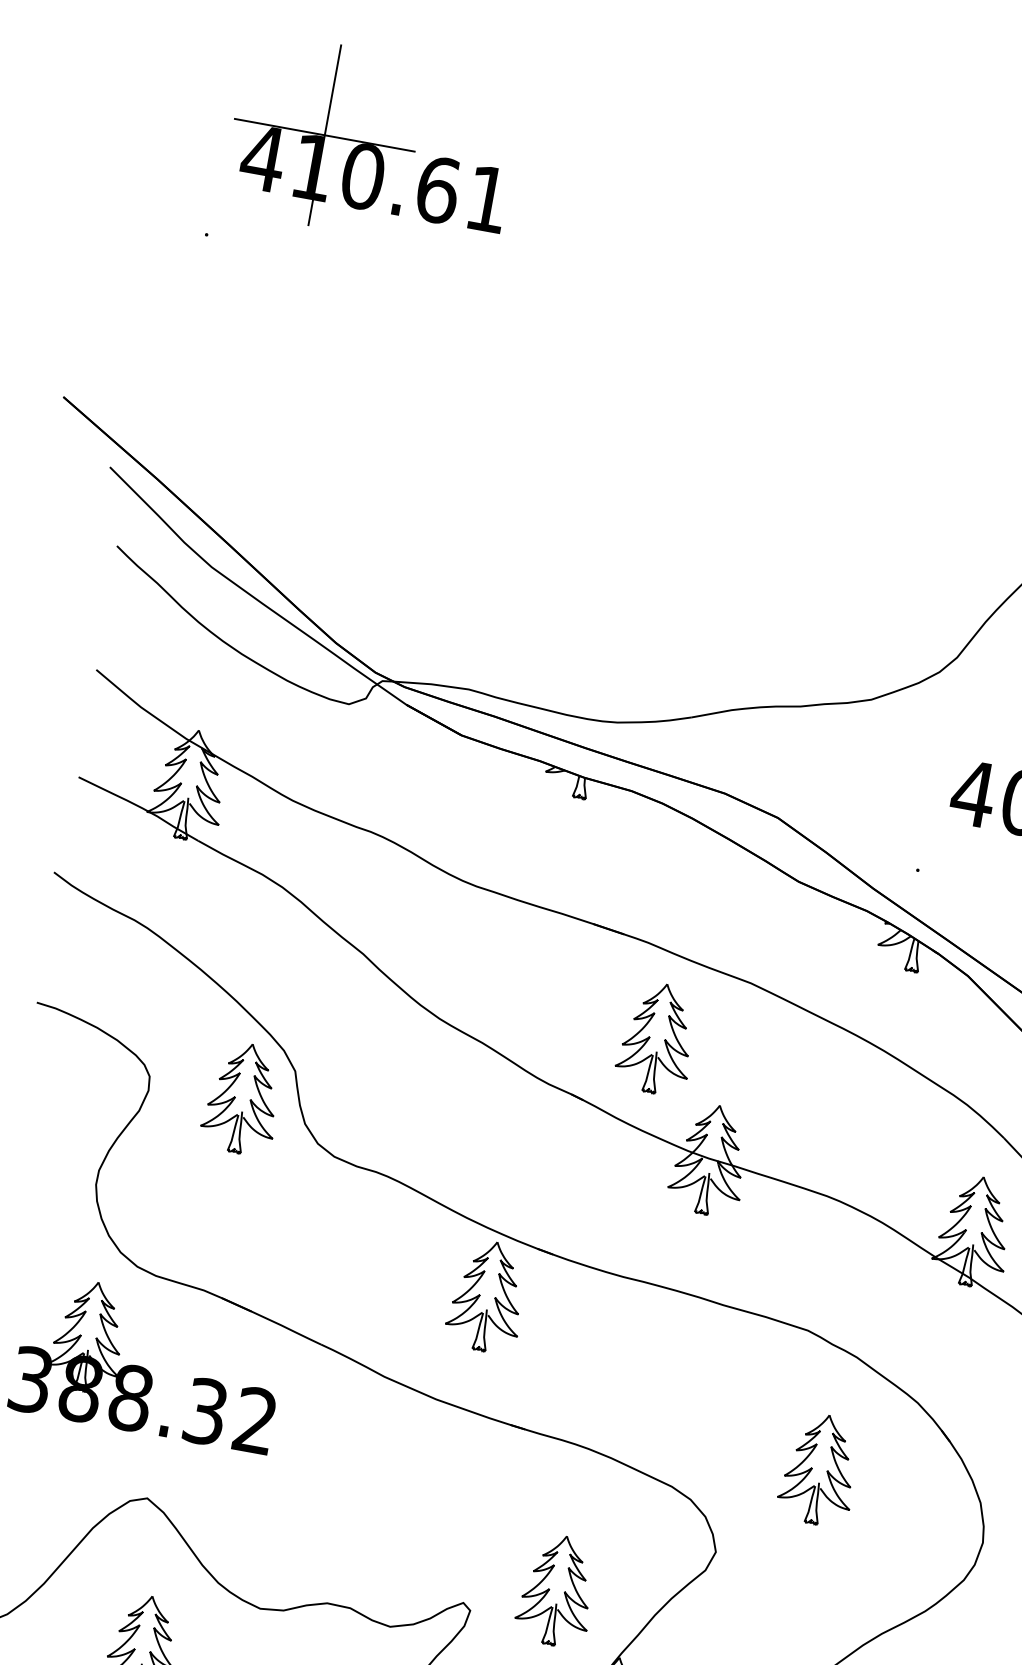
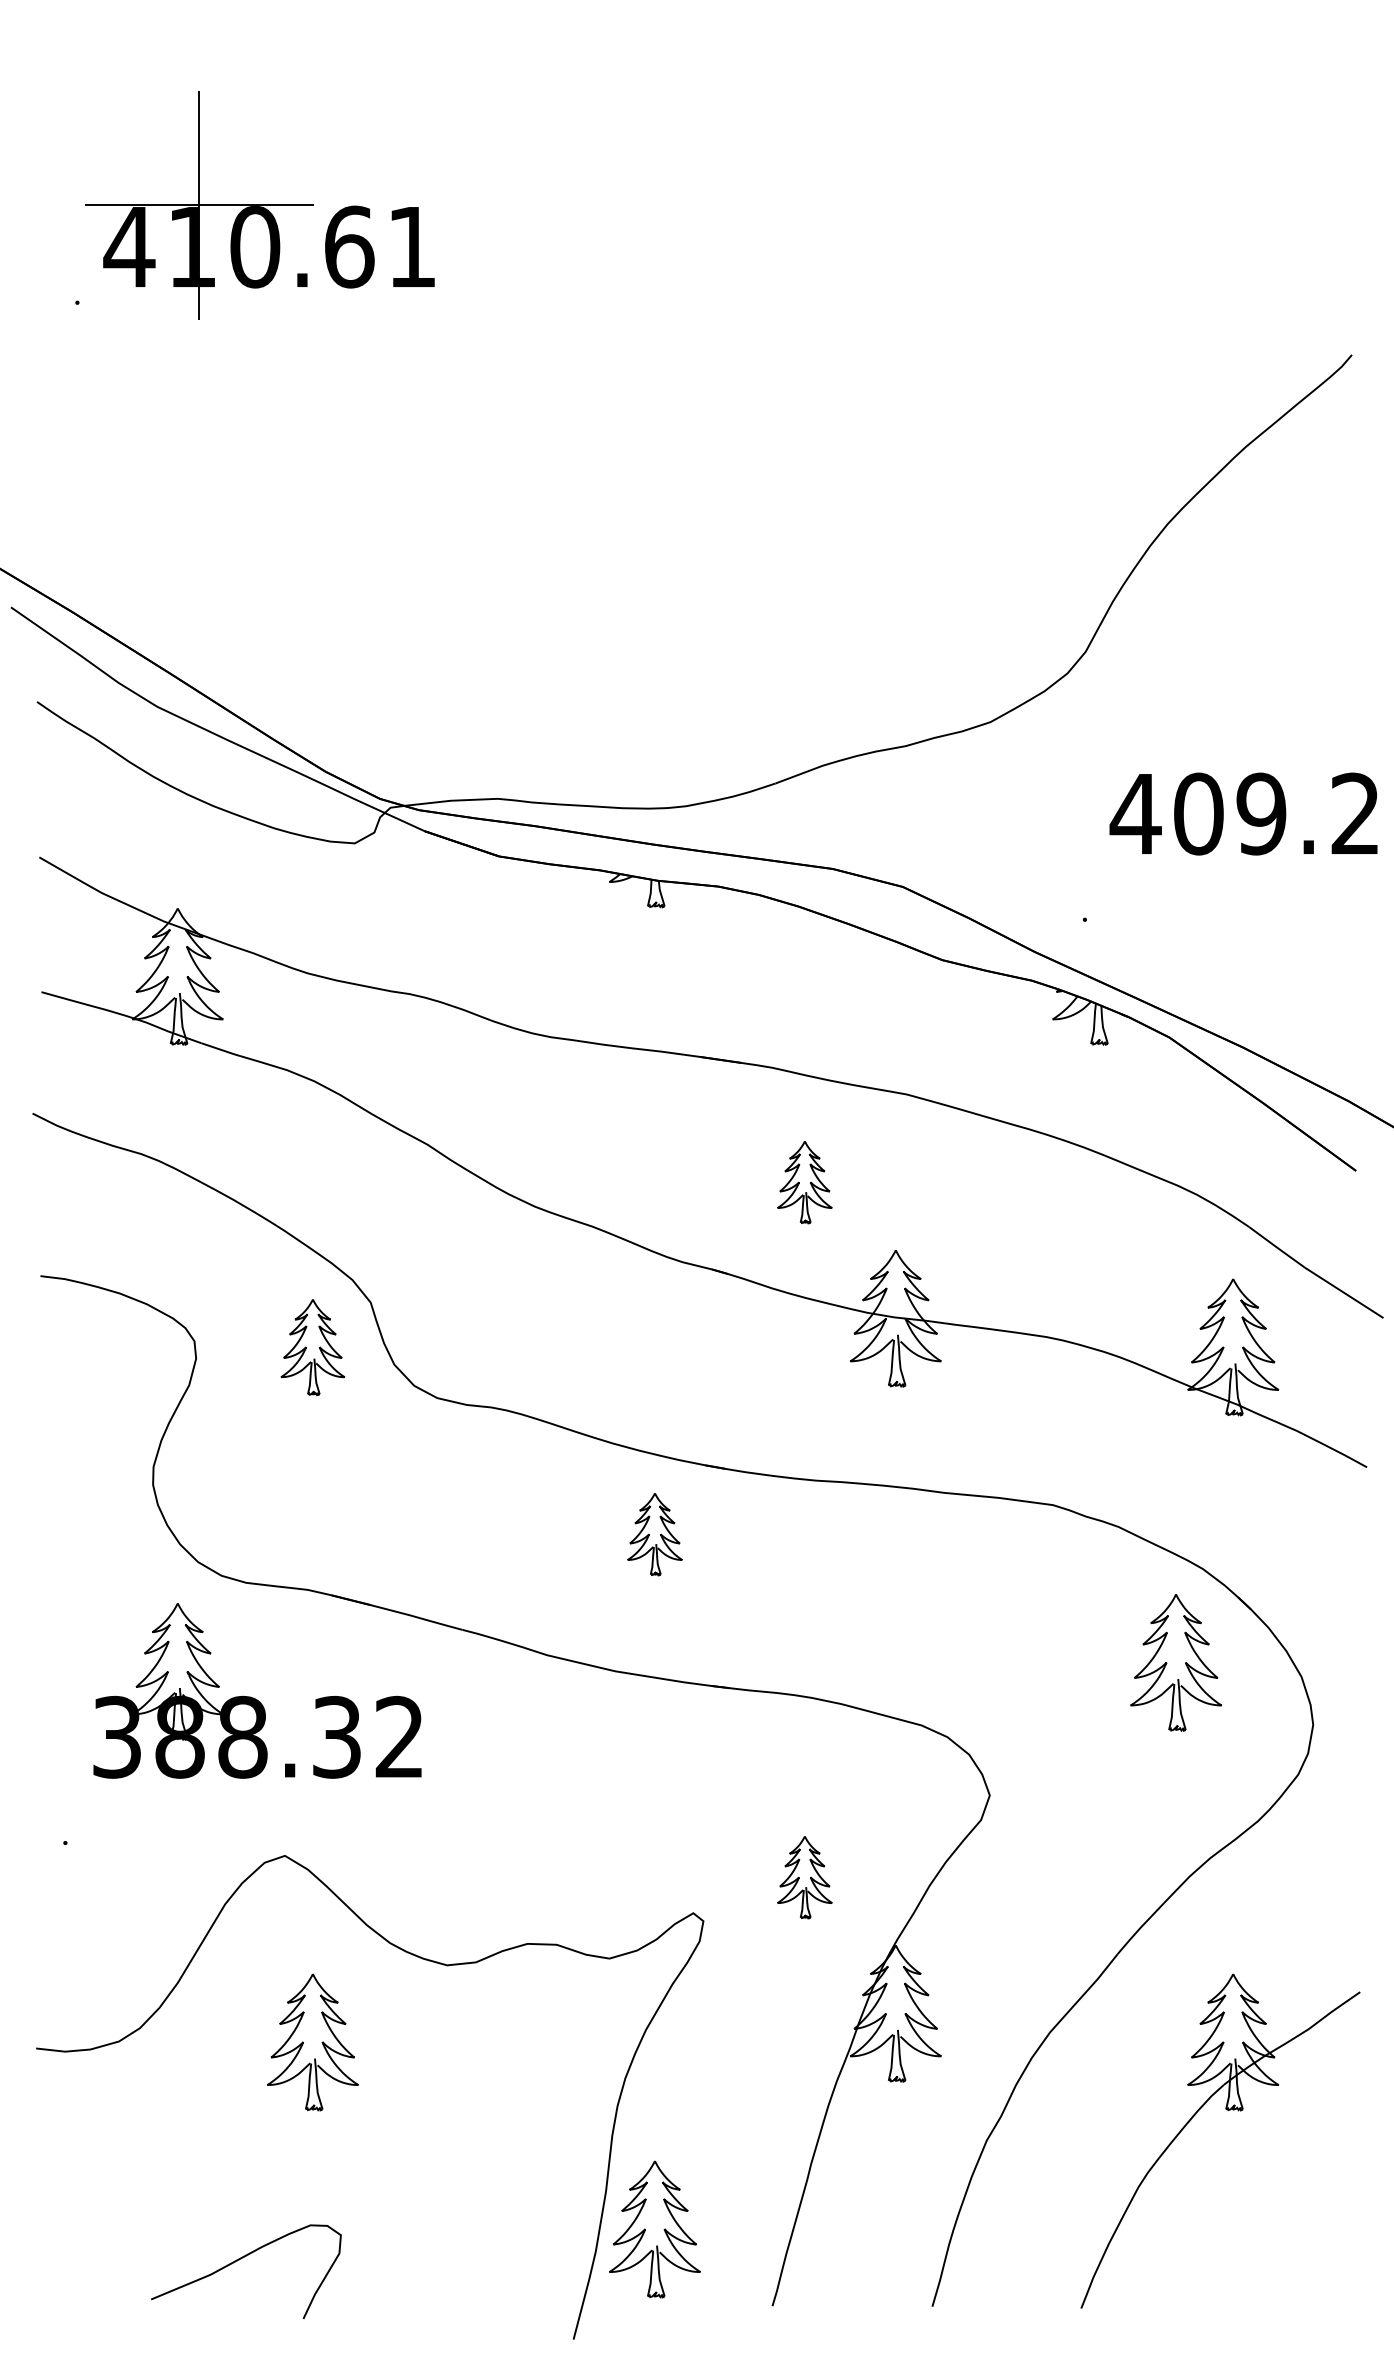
part: (372, 144) -> (259, 205), moved
part: (657, 1038) -> (804, 1182), size x0.6
part: (242, 1098) -> (312, 1347), size x0.7
part: (487, 1296) -> (654, 1534), size x0.6
part: (819, 1469) -> (1175, 1662), moved
part: (556, 1590) -> (804, 1877), size x0.6

